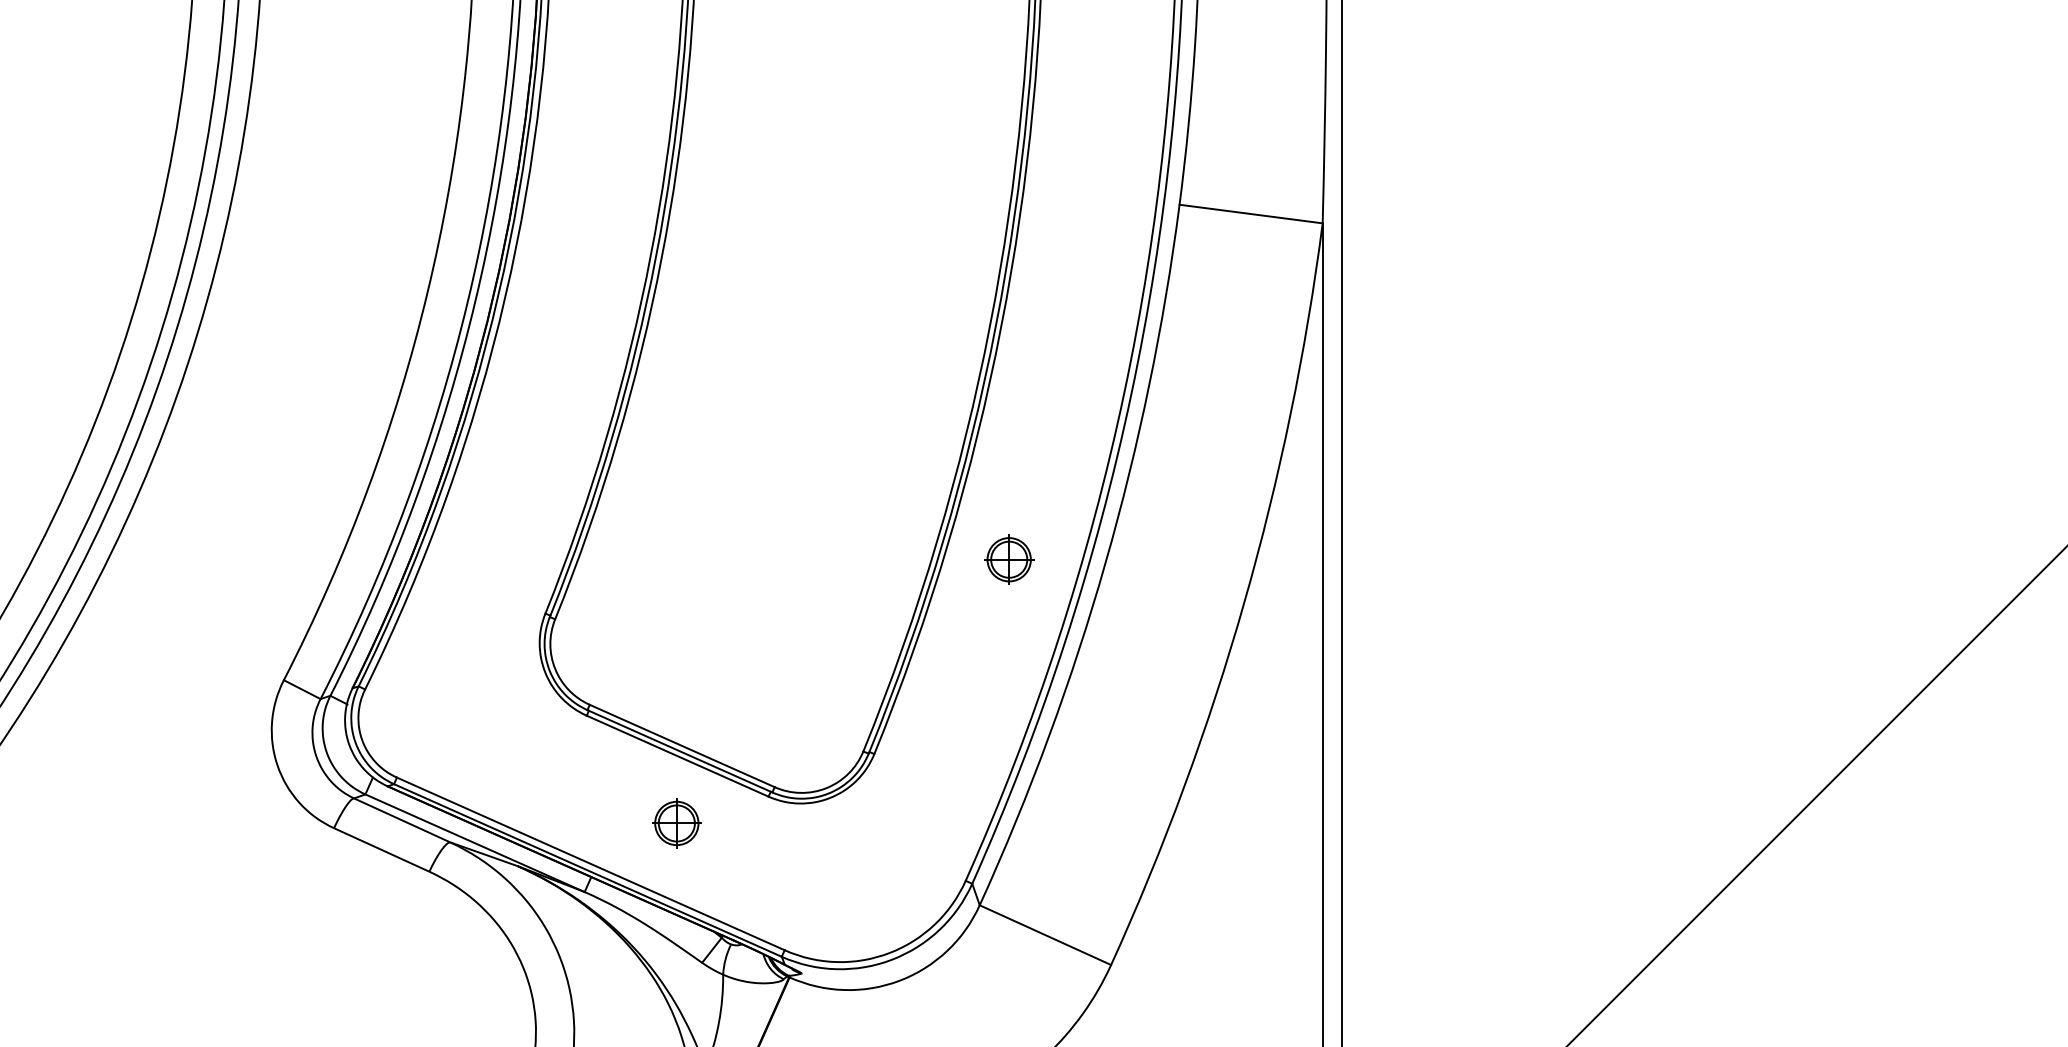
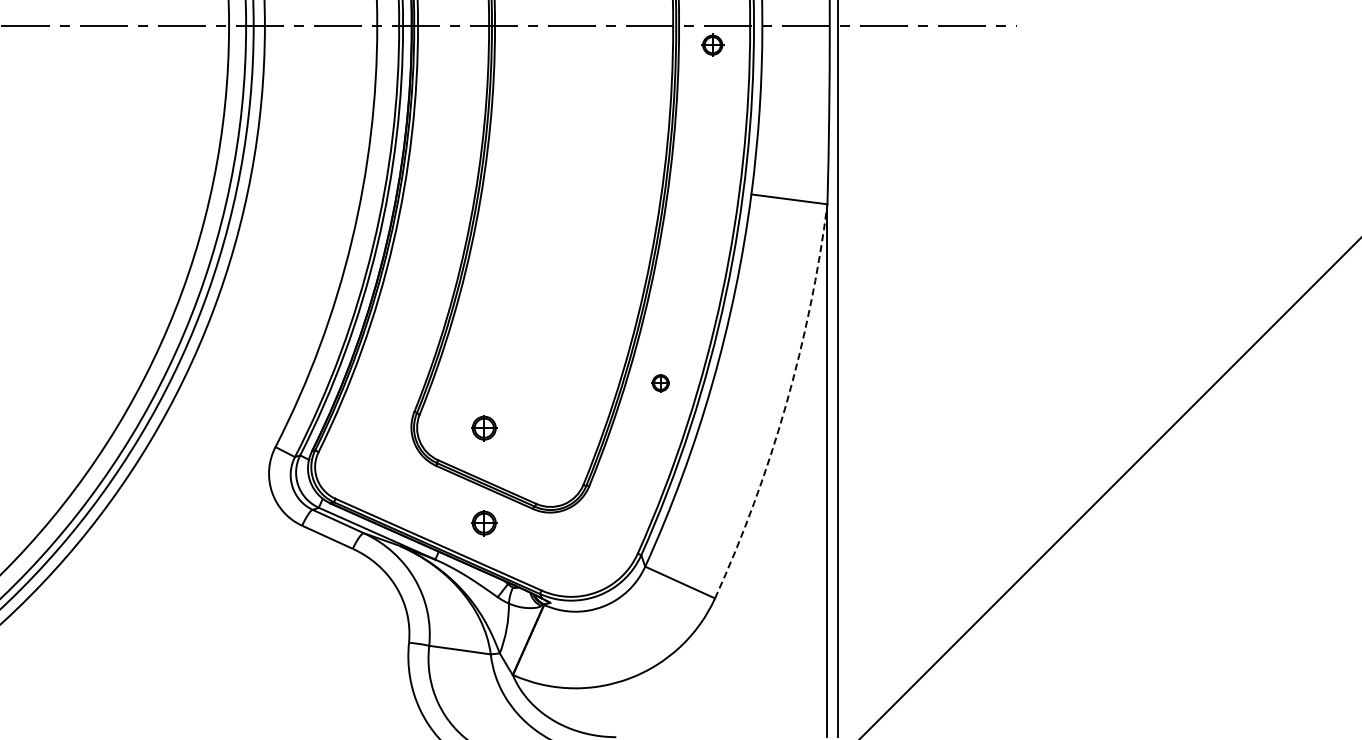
part: (1008, 560) -> (660, 383), size x0.7
arc: (1243, 601) -> (785, 405), solid -> dashed
part: (677, 645) -> (484, 428), added

